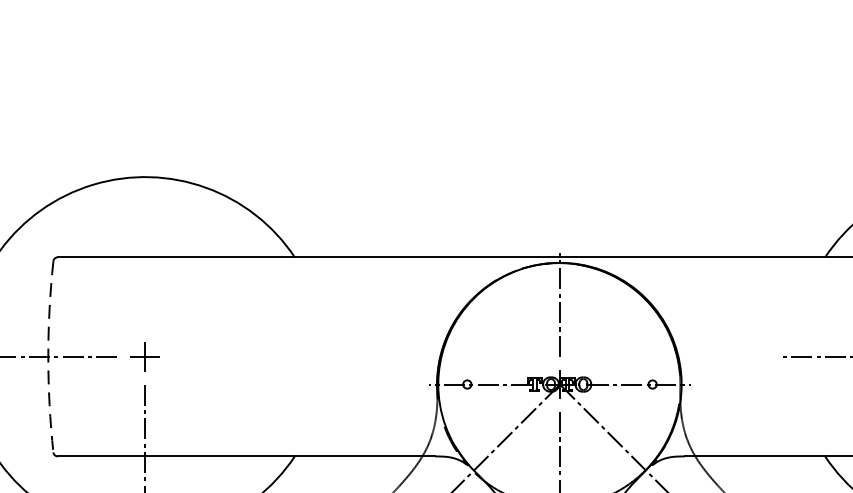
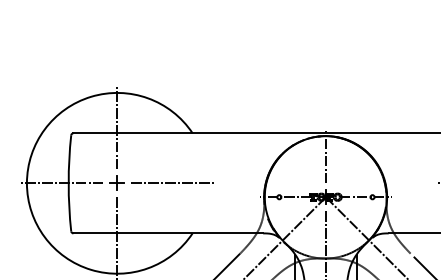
line: (145, 245) -> (117, 127), added
arc: (47, 357) -> (68, 183), dashed -> solid
line: (254, 357) -> (172, 183), added

